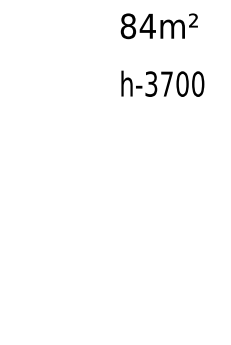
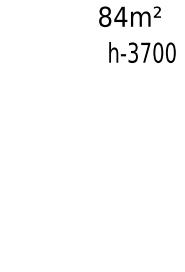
text: (162, 83) -> (142, 52), moved

